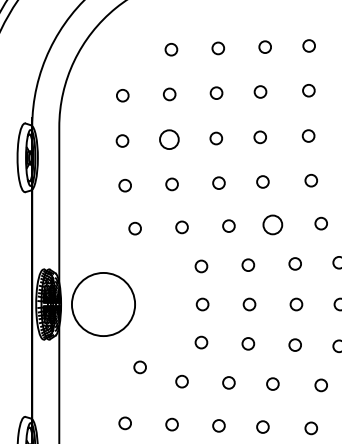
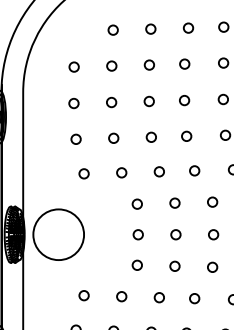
circle: (169, 139) -> (111, 102), size x0.62
circle: (272, 224) -> (194, 170), size x0.62
circle: (139, 367) -> (83, 295), moved

